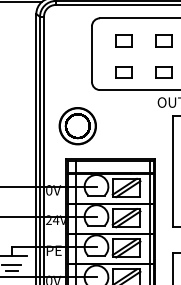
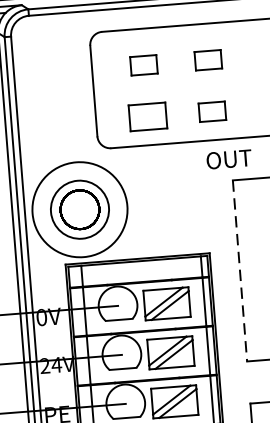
part: (123, 72) -> (147, 116), size x1.4
circle: (77, 125) -> (79, 208), size x1.6
line: (172, 171) -> (239, 271), solid -> dashed

